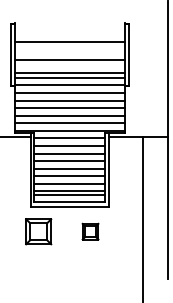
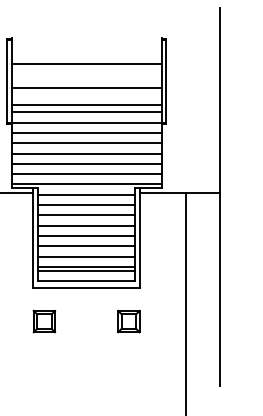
part: (38, 231) -> (44, 321), size x0.62
part: (90, 231) -> (128, 321), moved

